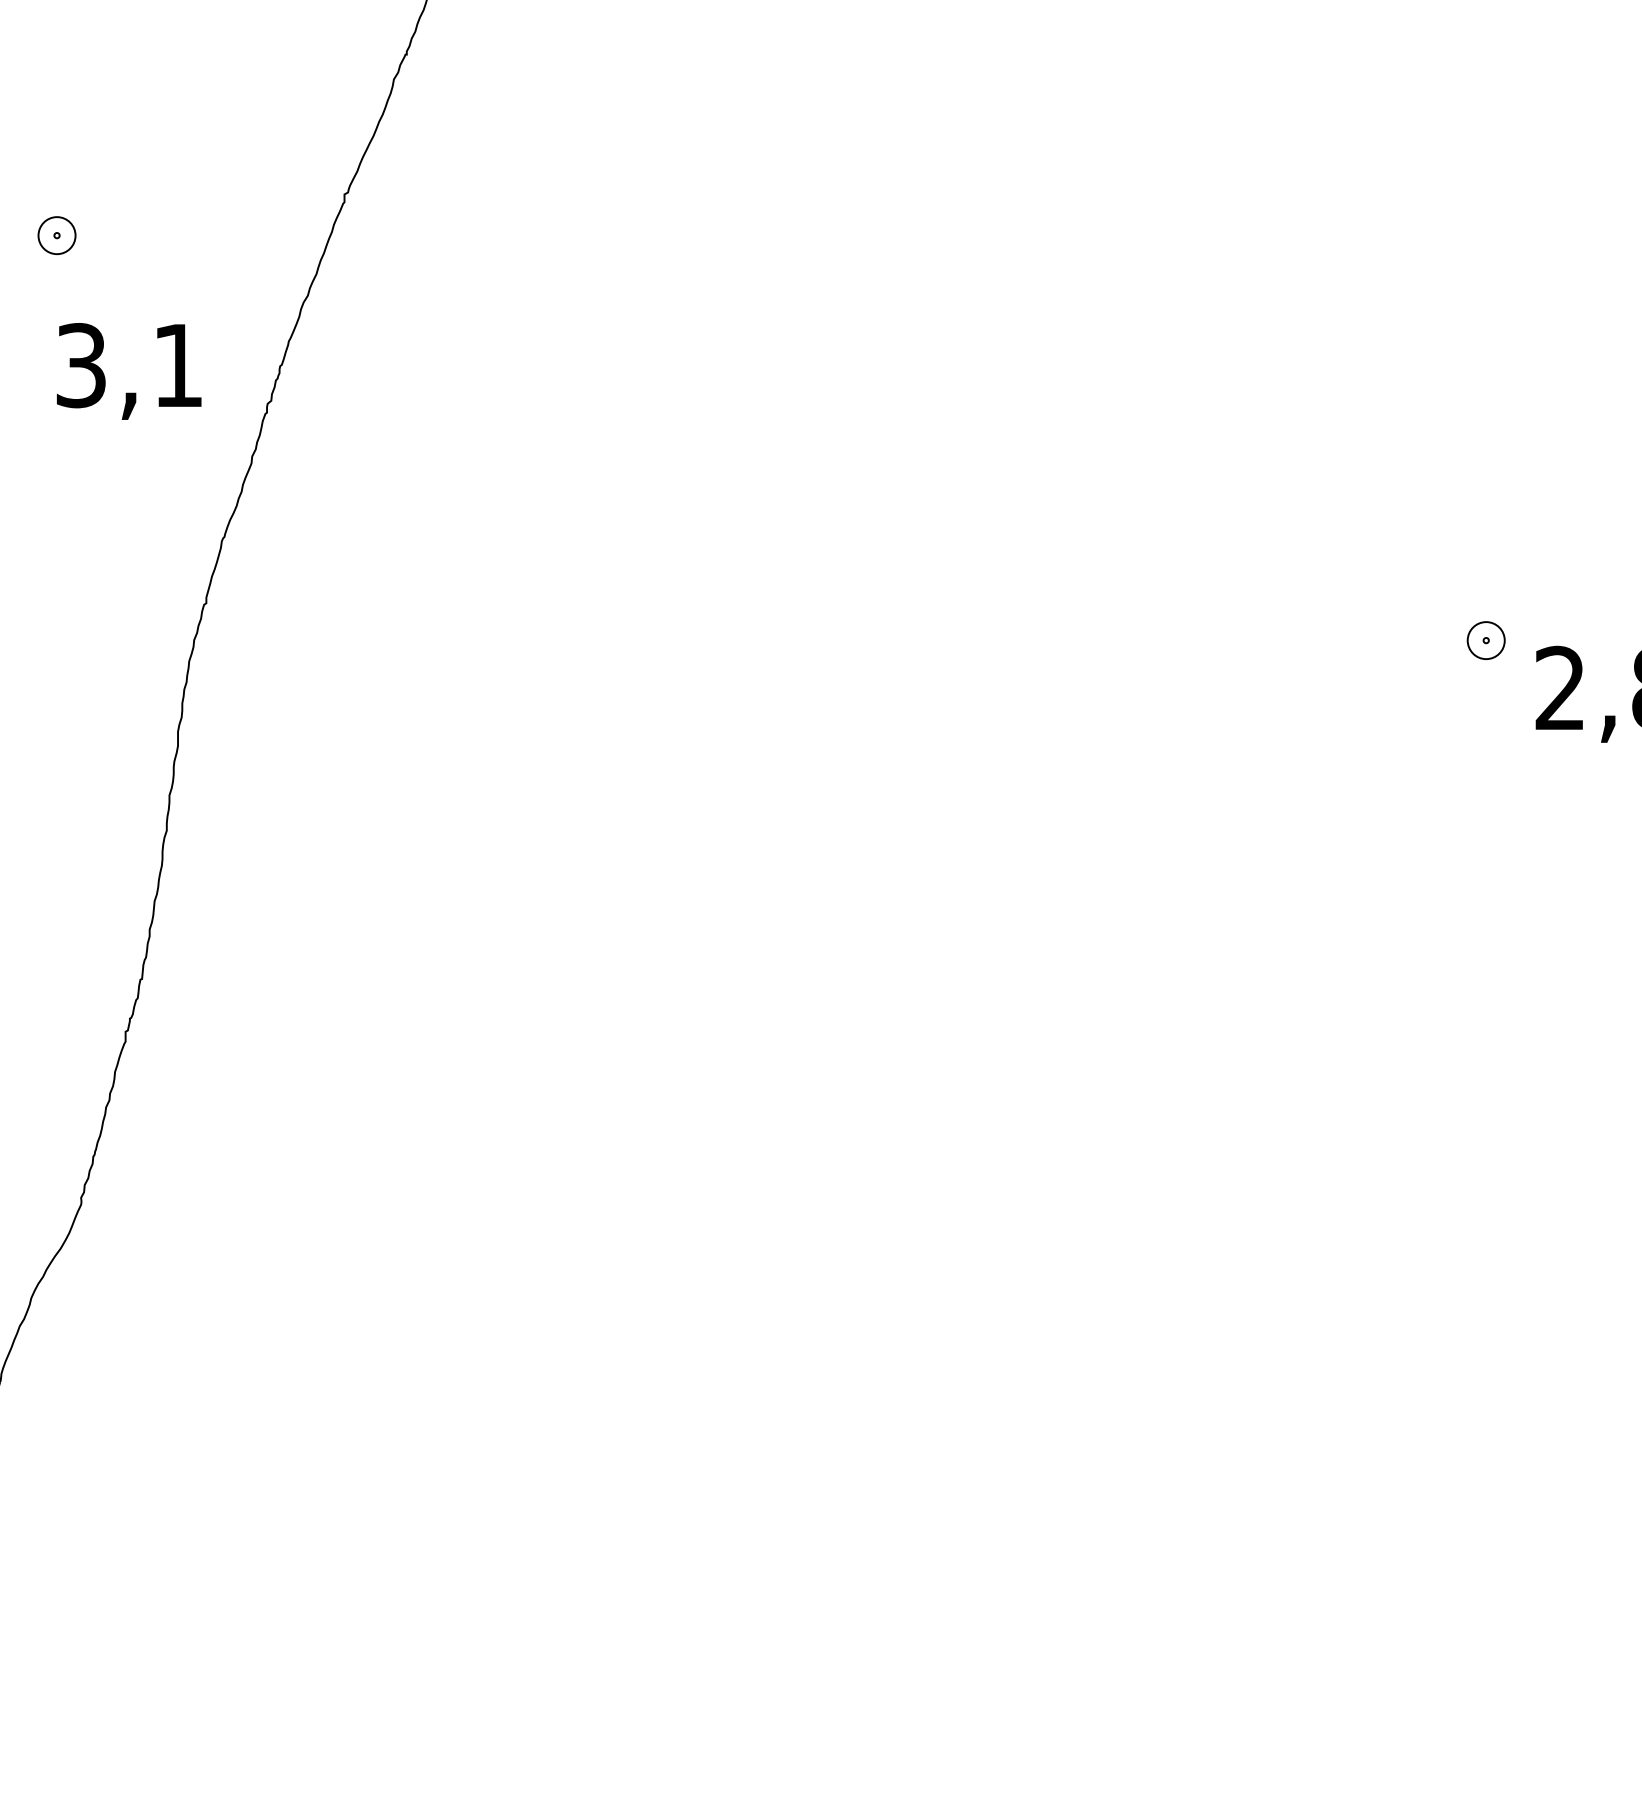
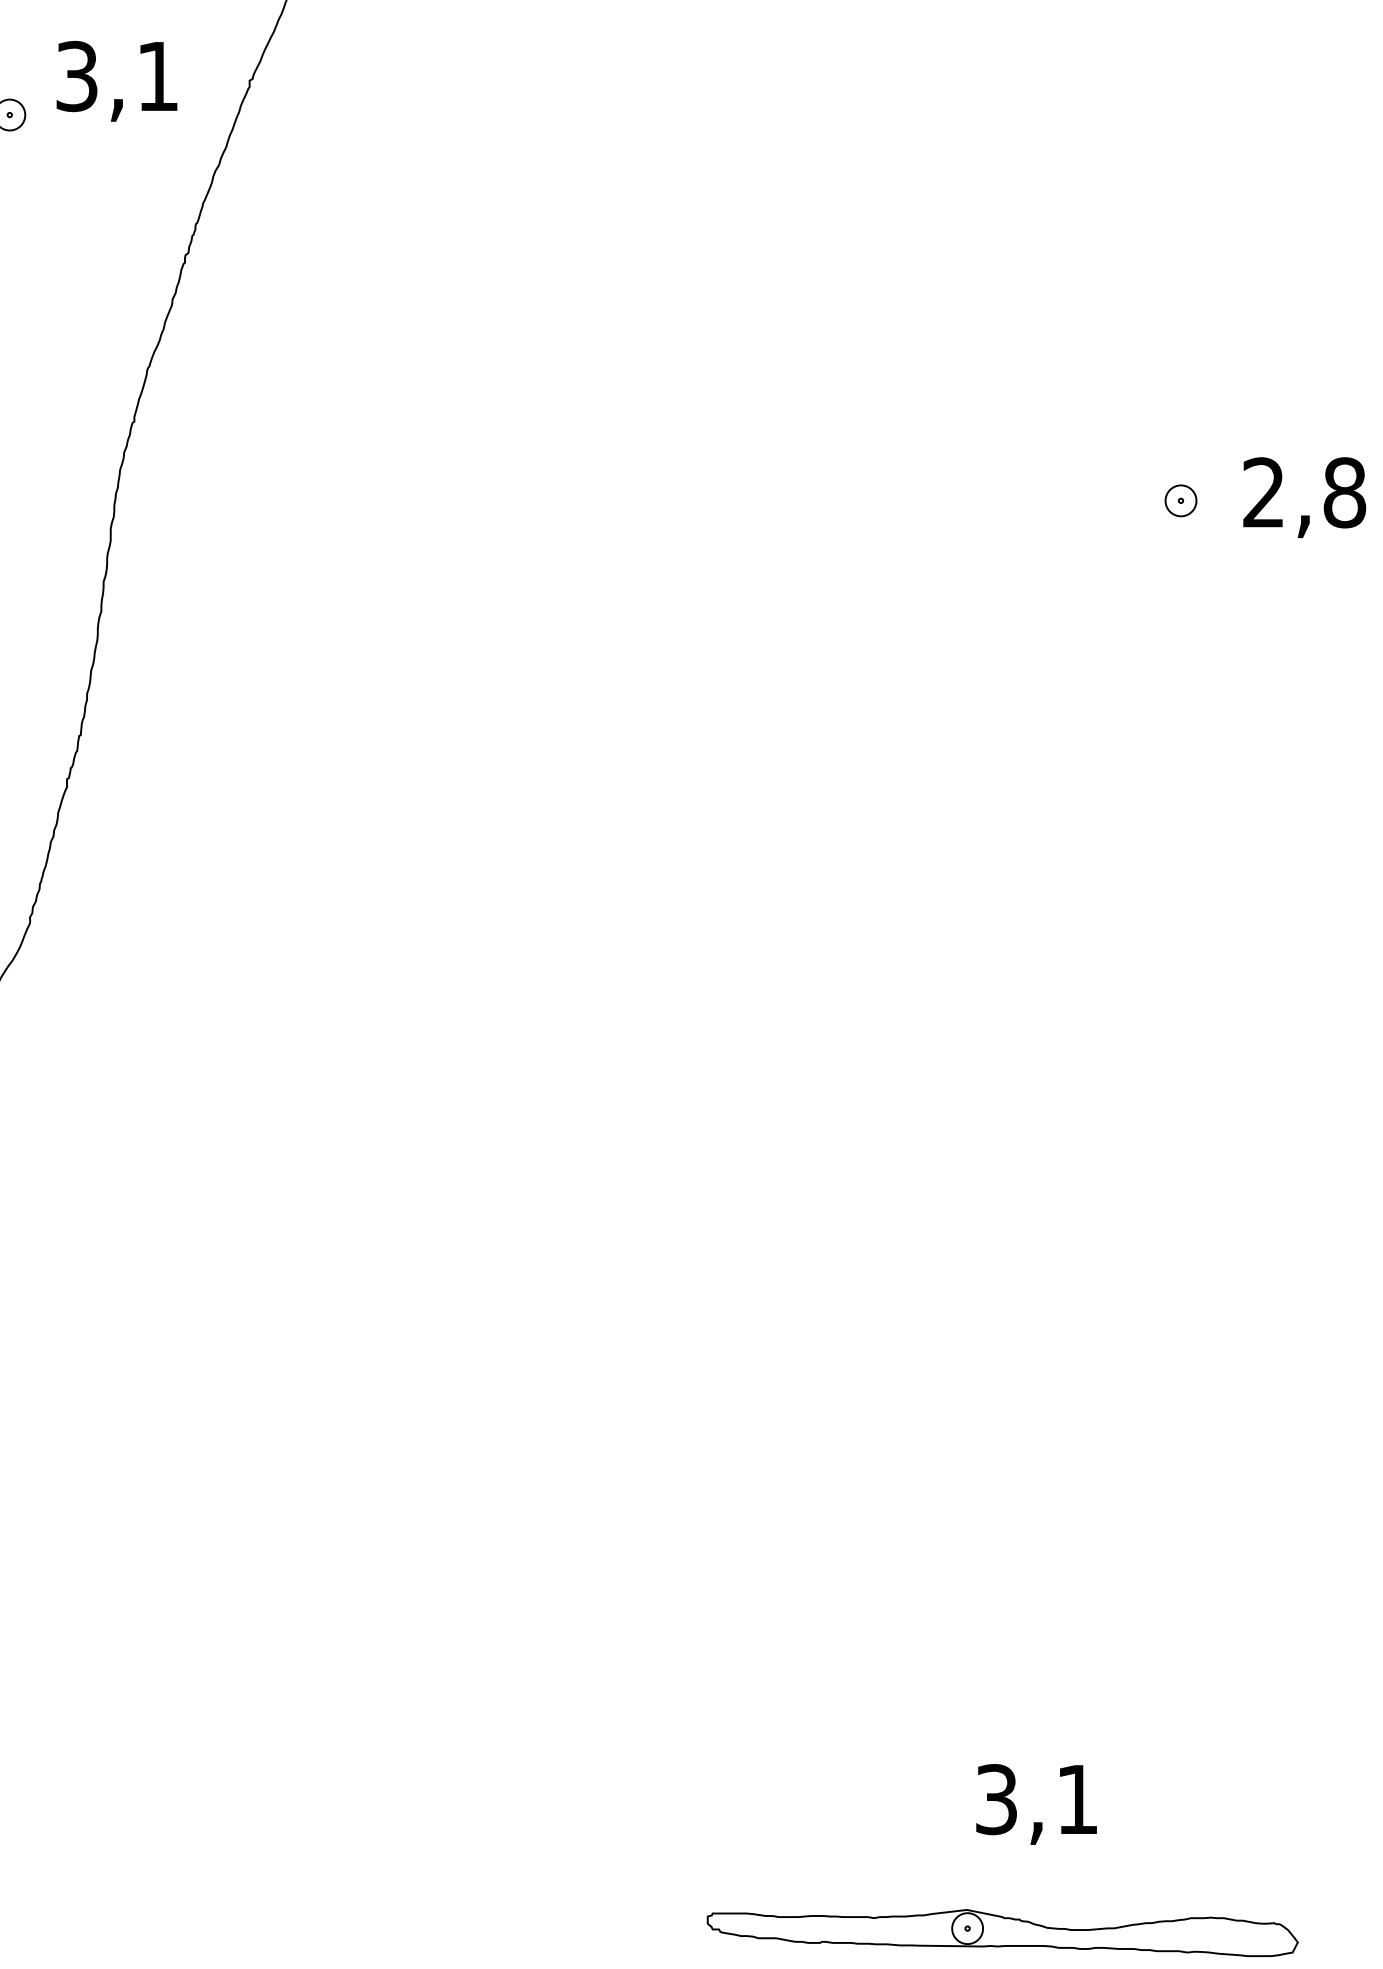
text: (128, 370) -> (116, 80), moved
part: (1485, 640) -> (1180, 500), moved

